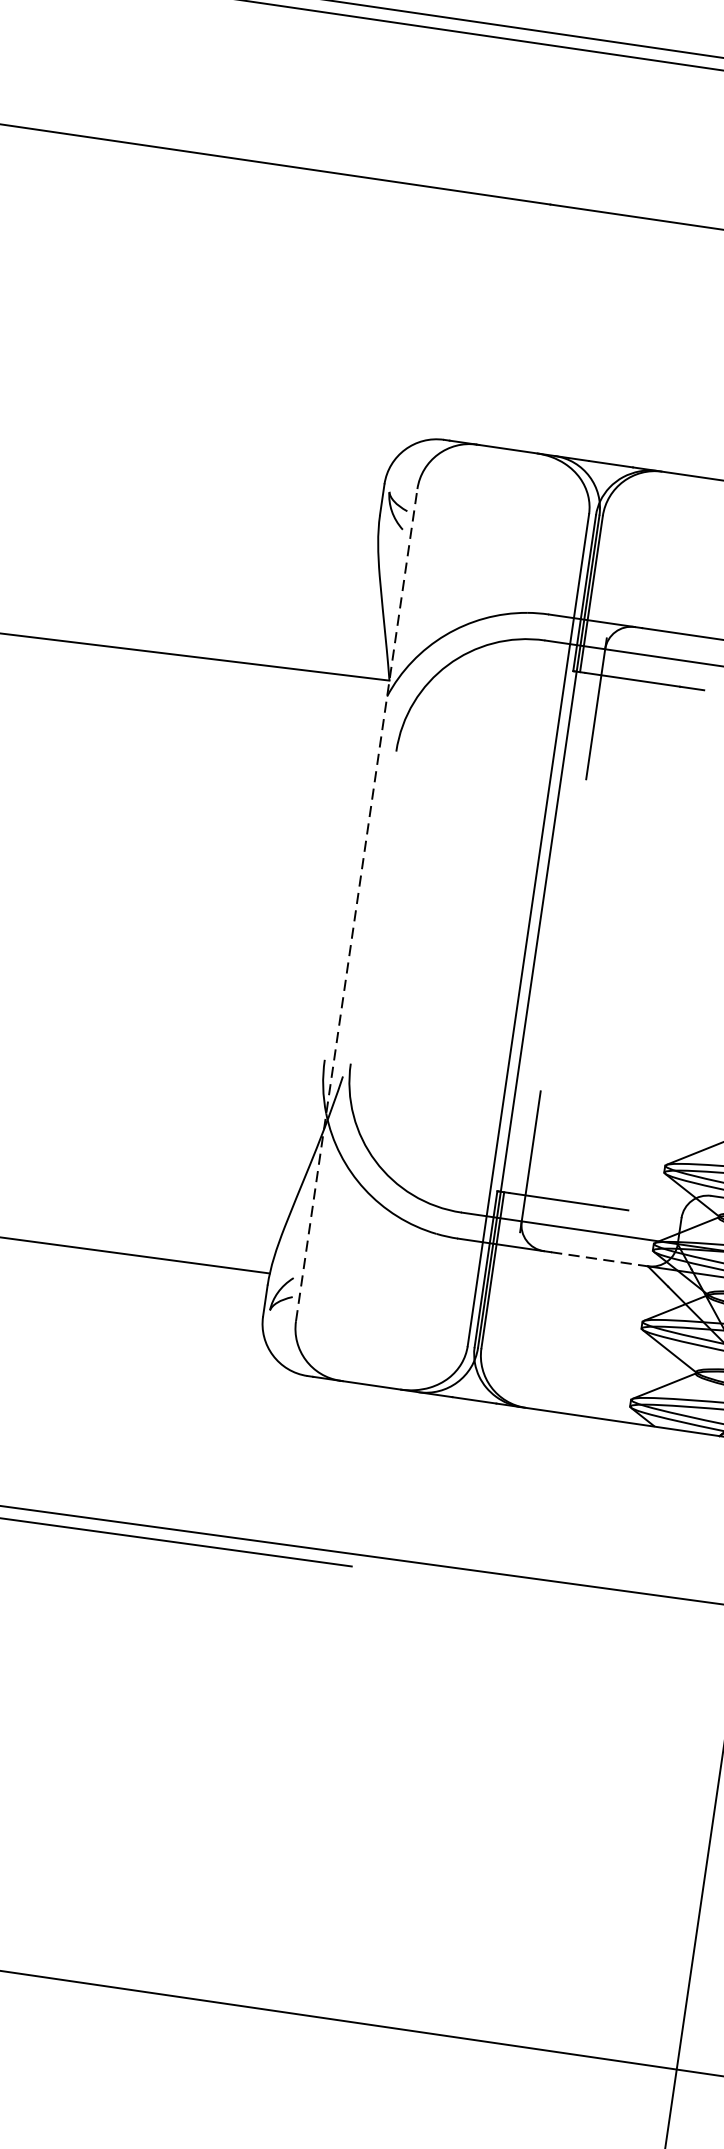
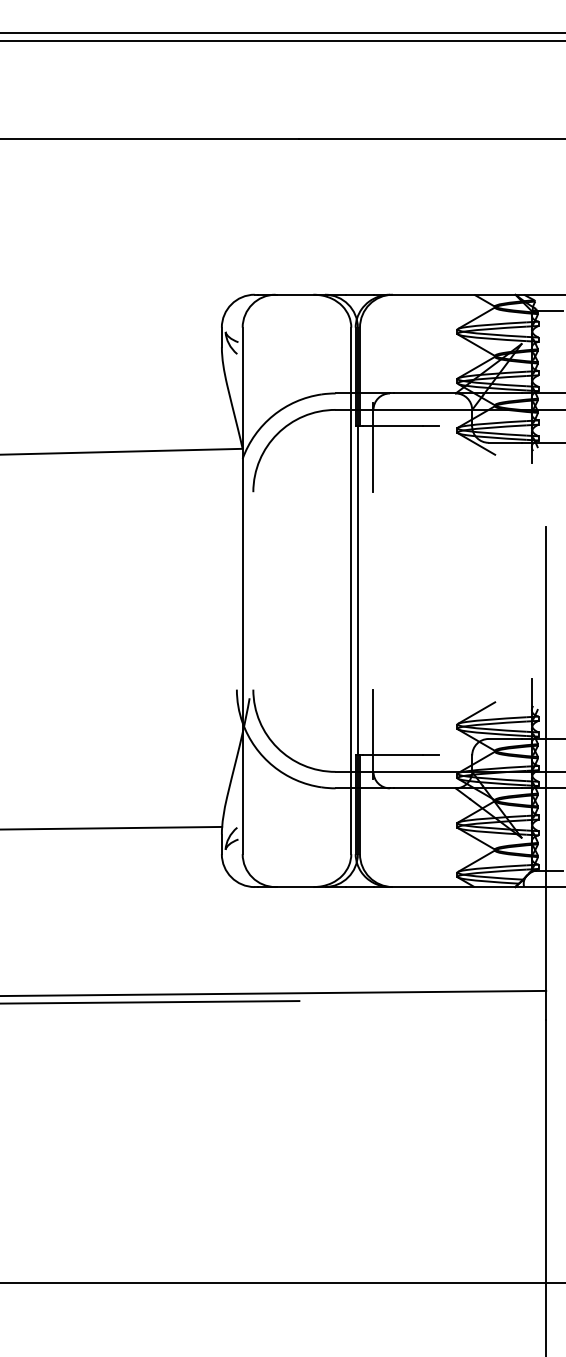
line: (356, 904) -> (242, 590), dashed -> solid
line: (600, 1259) -> (425, 788), dashed -> solid

